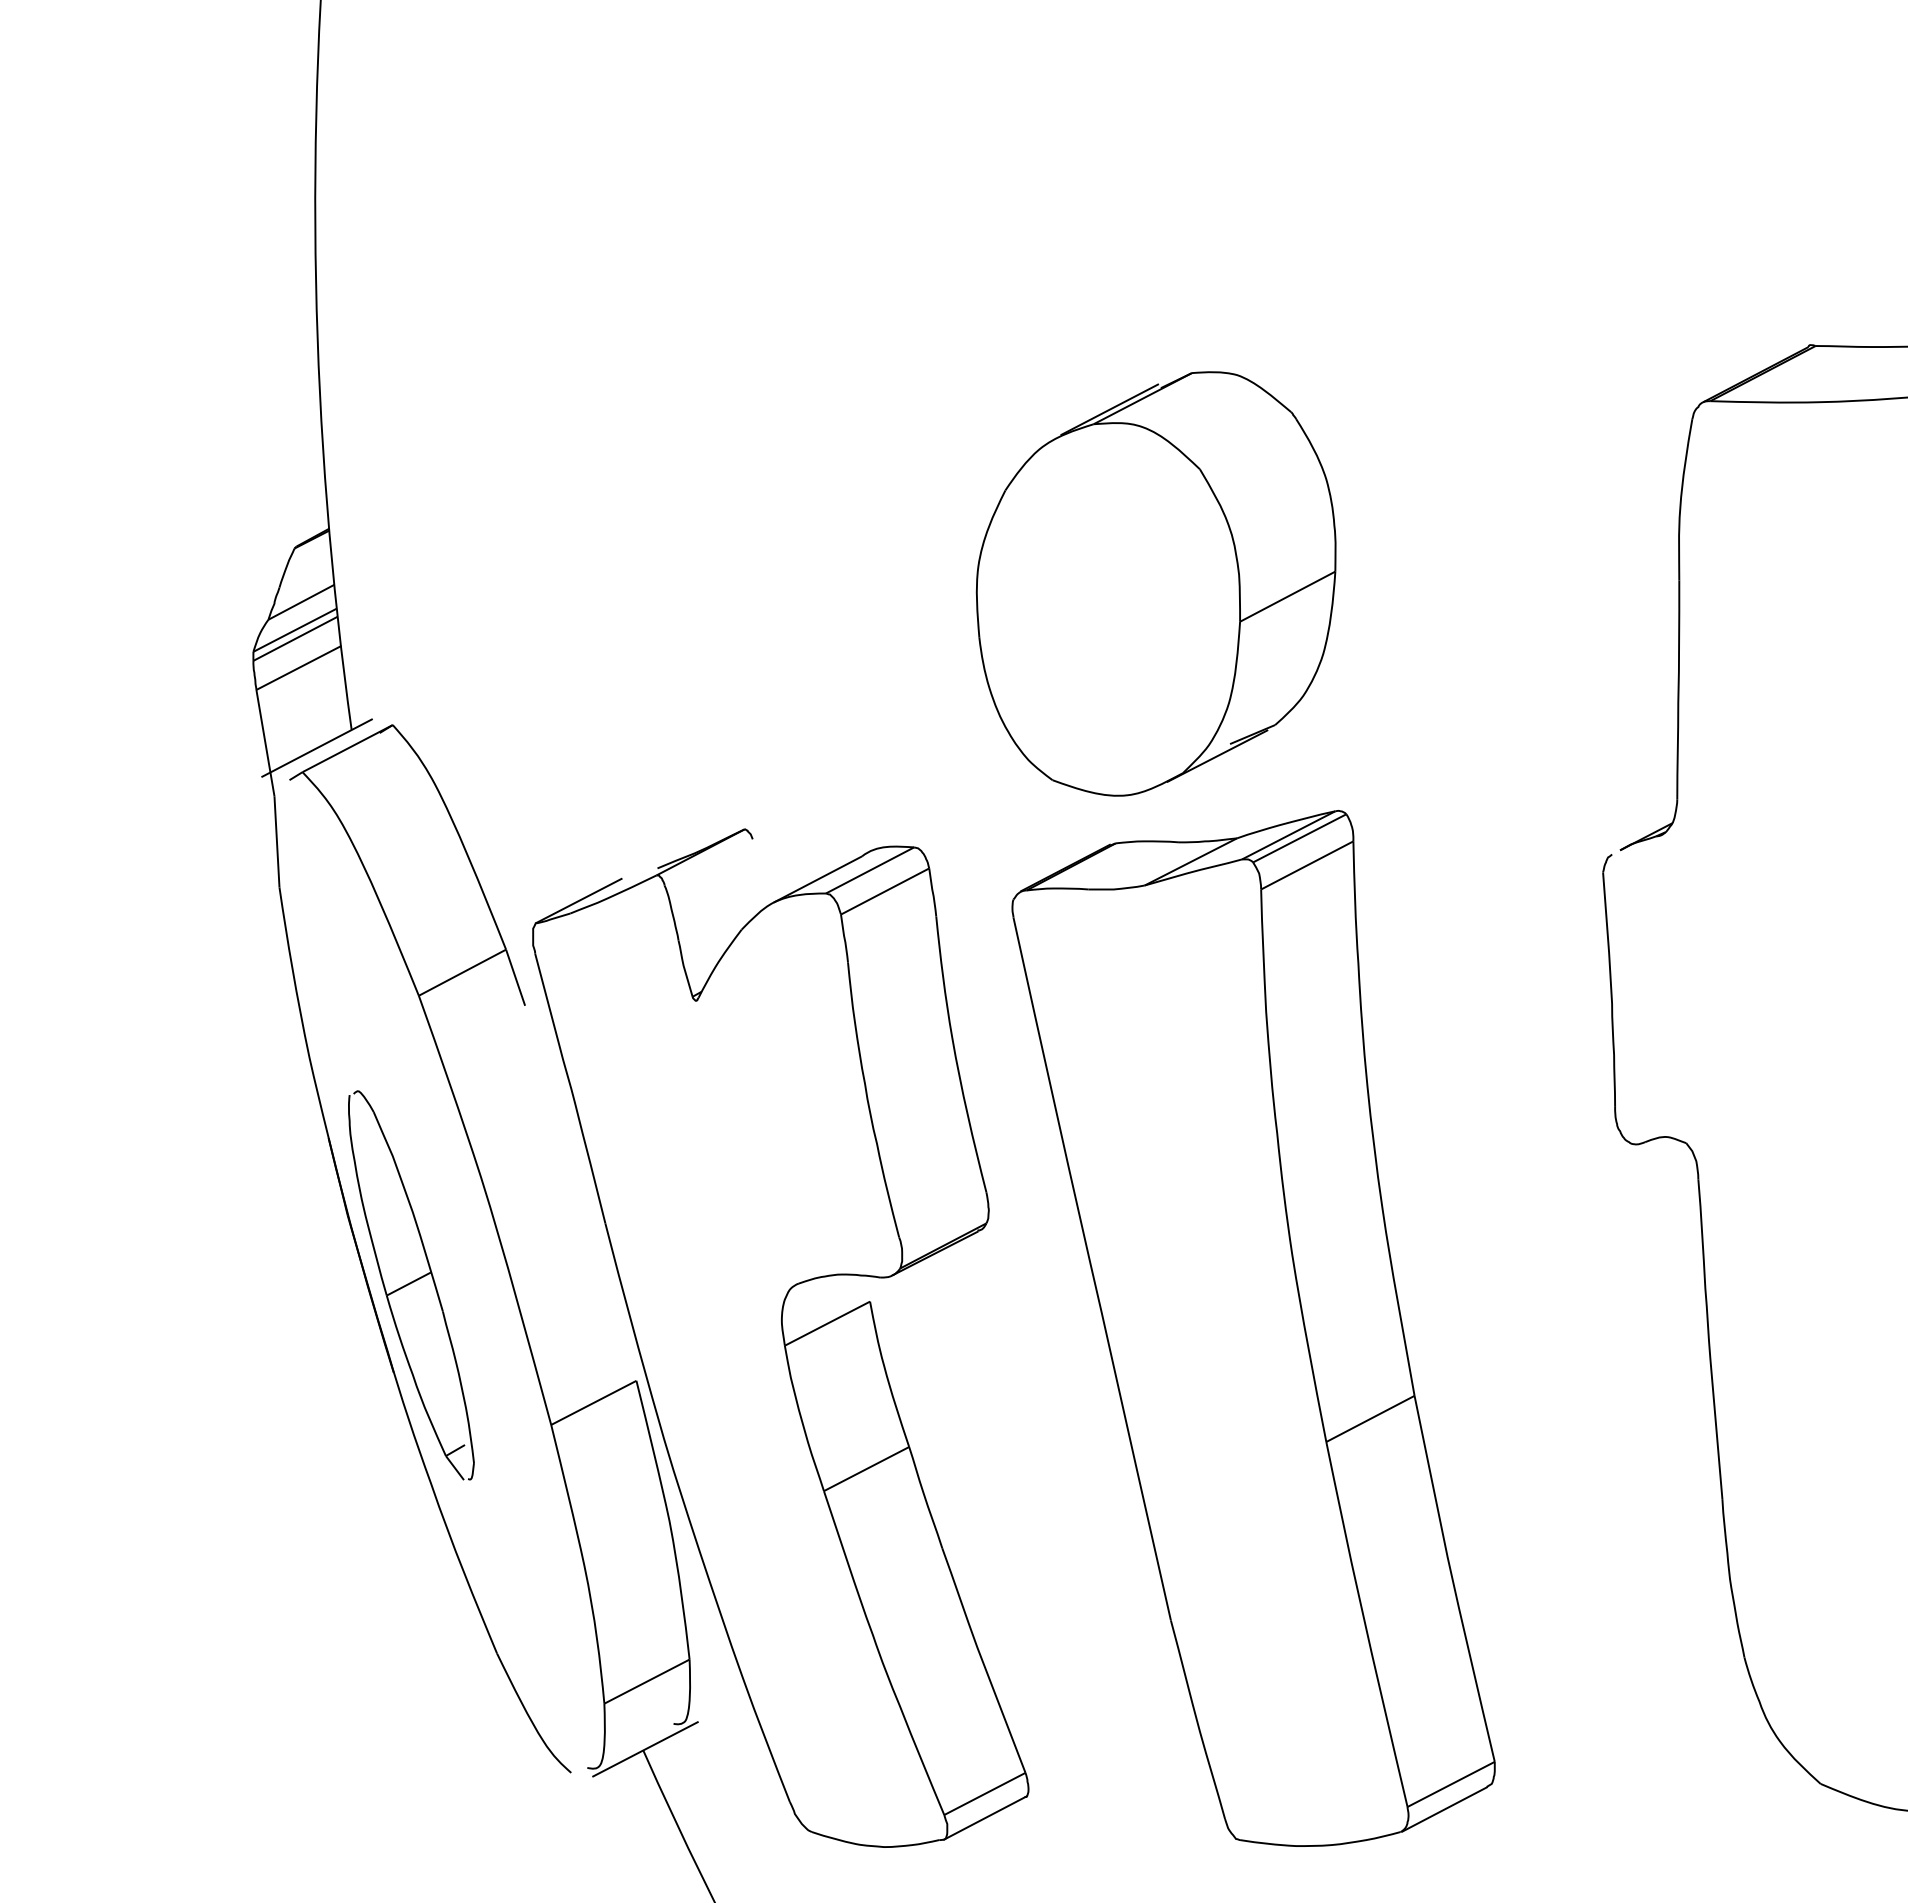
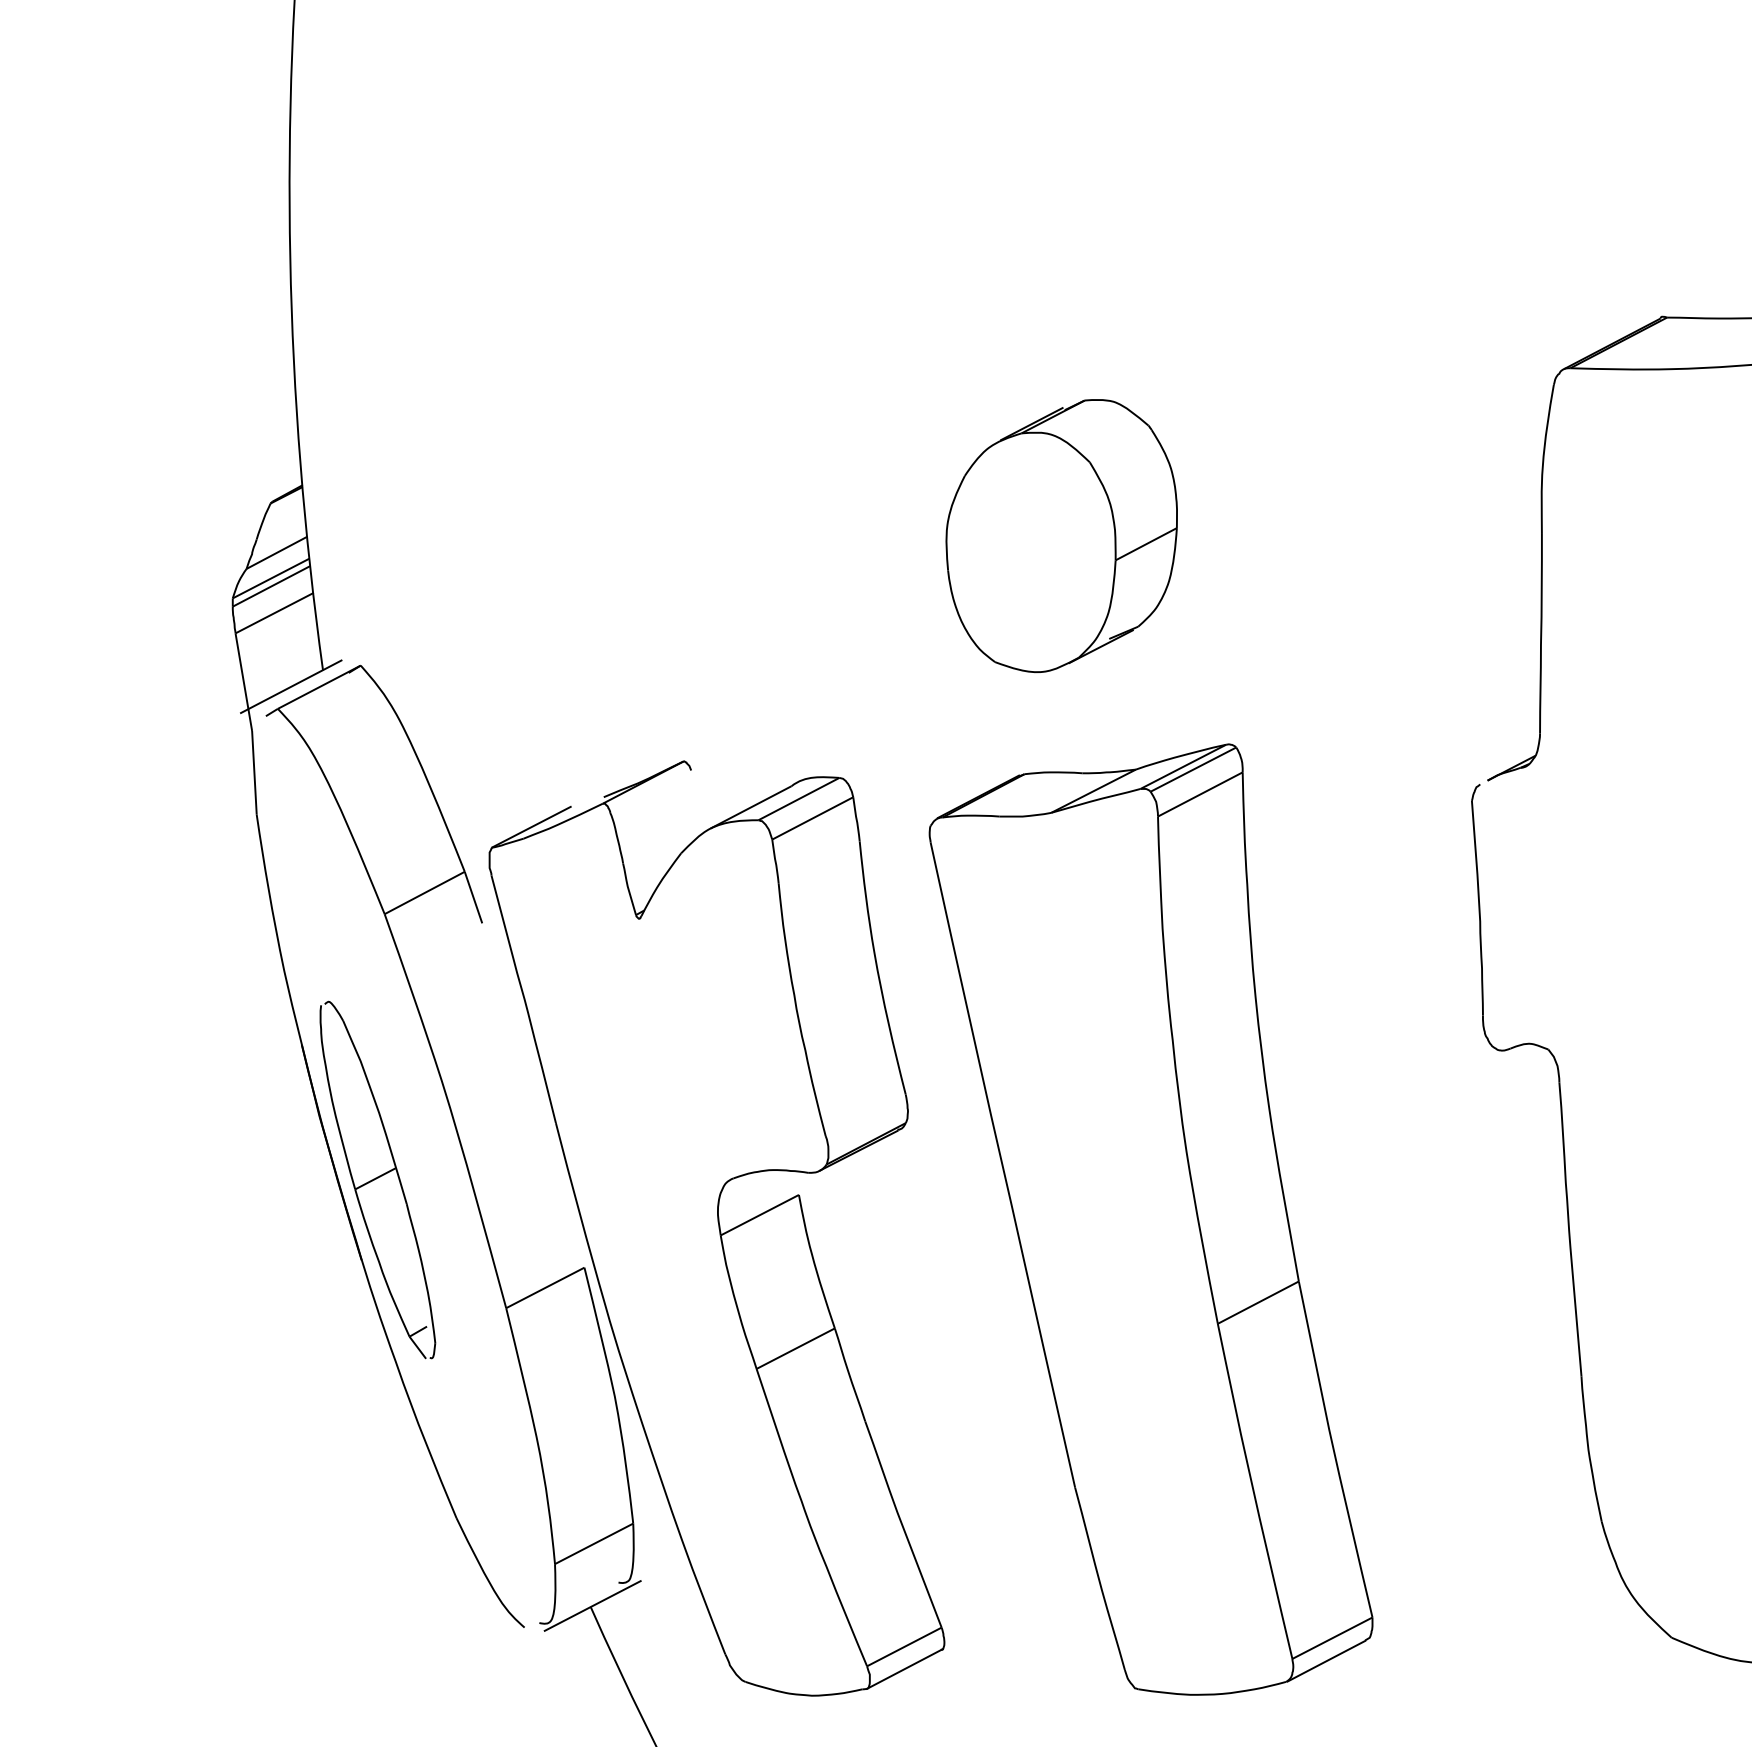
part: (1156, 583) -> (1061, 535), size x0.7

